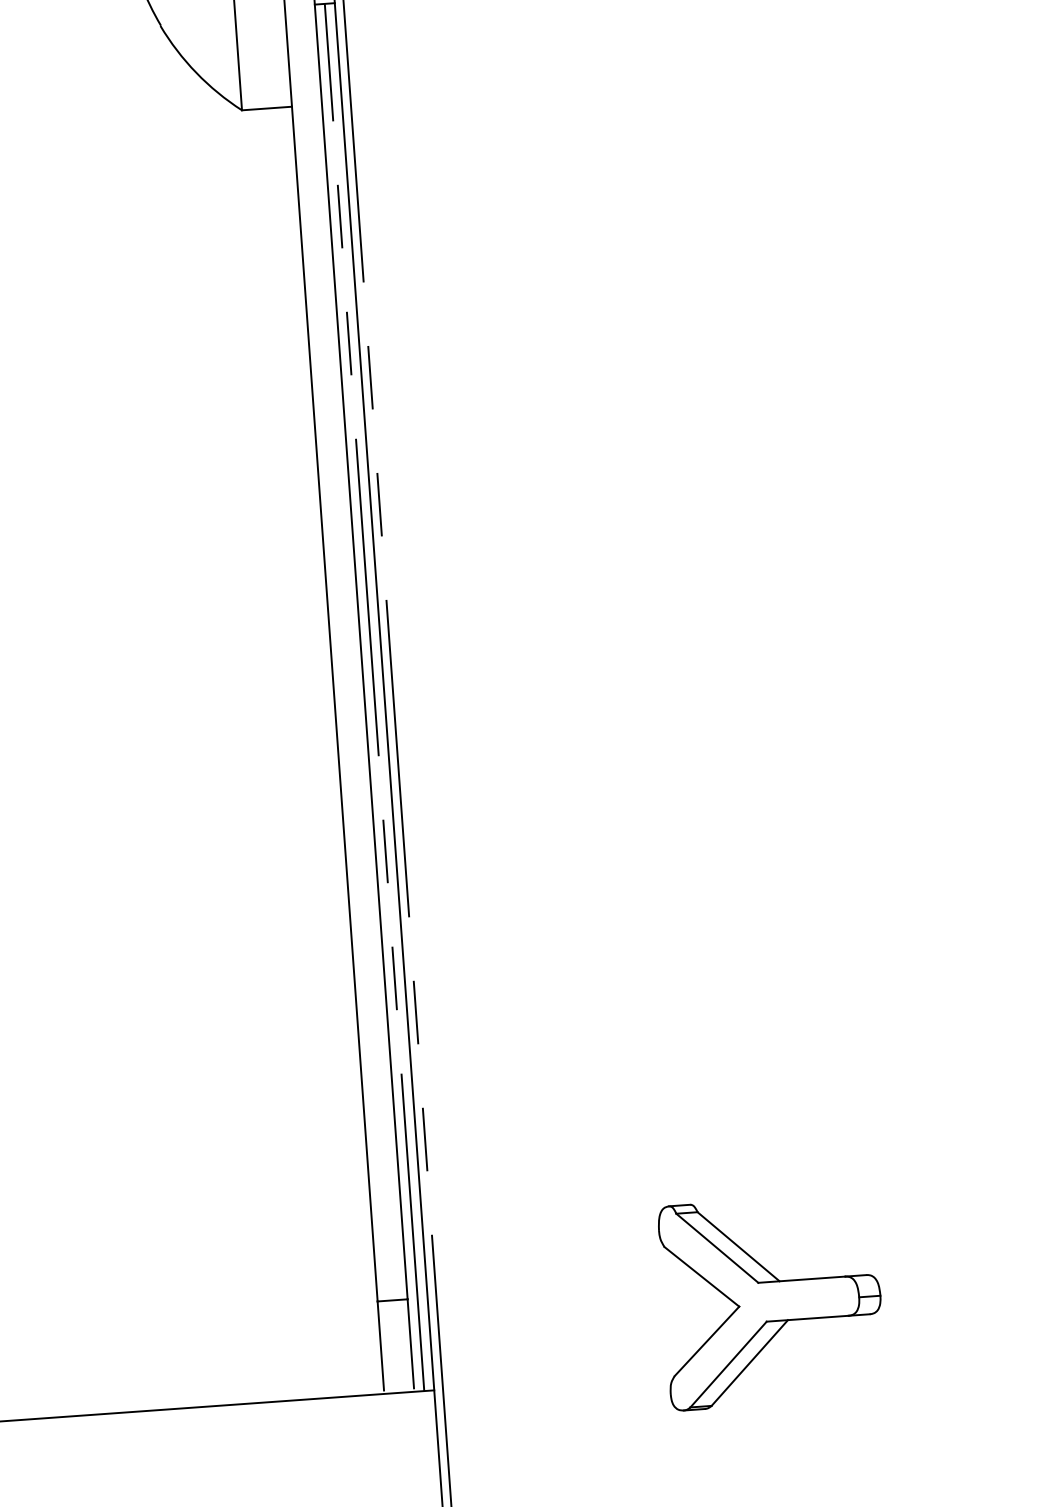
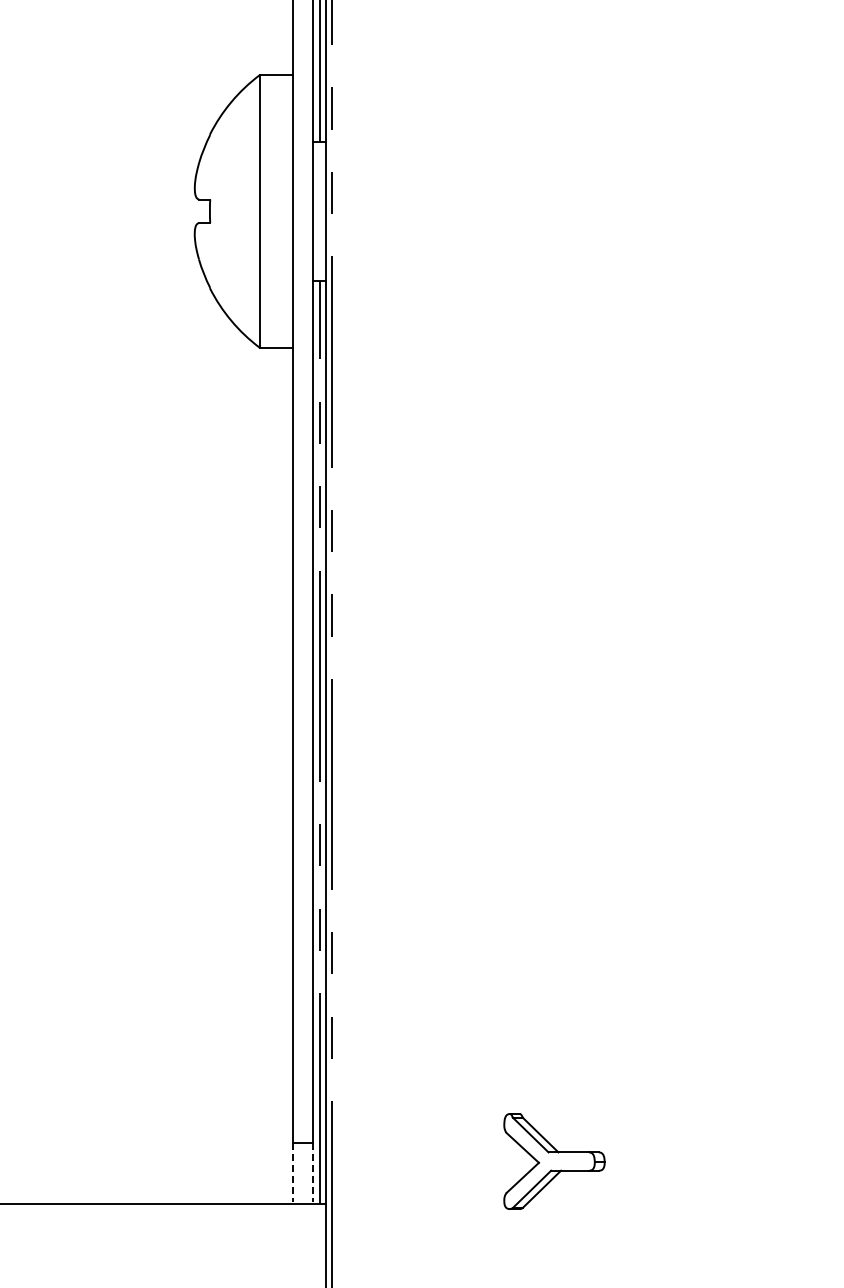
part: (772, 1301) -> (554, 1161), size x0.7
line: (411, 1343) -> (313, 1172), solid -> dashed
line: (381, 1346) -> (293, 1172), solid -> dashed

